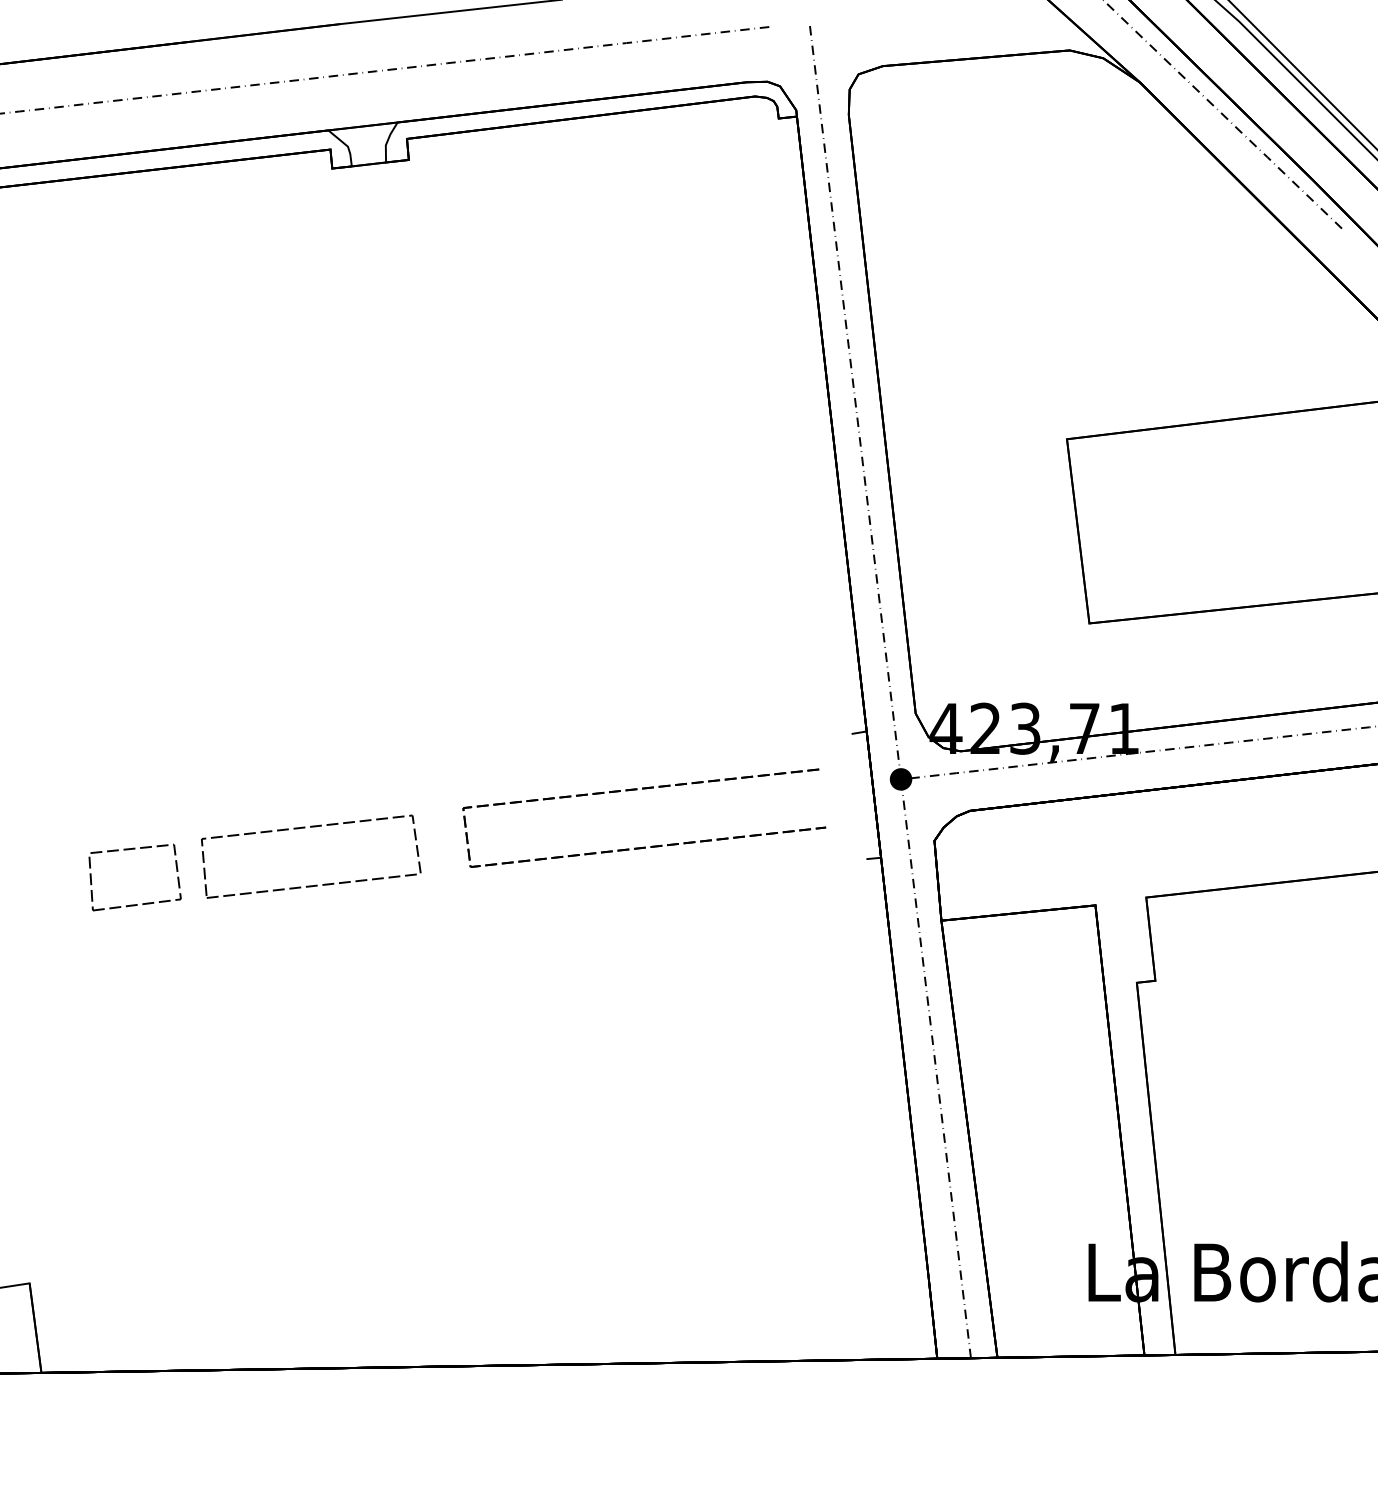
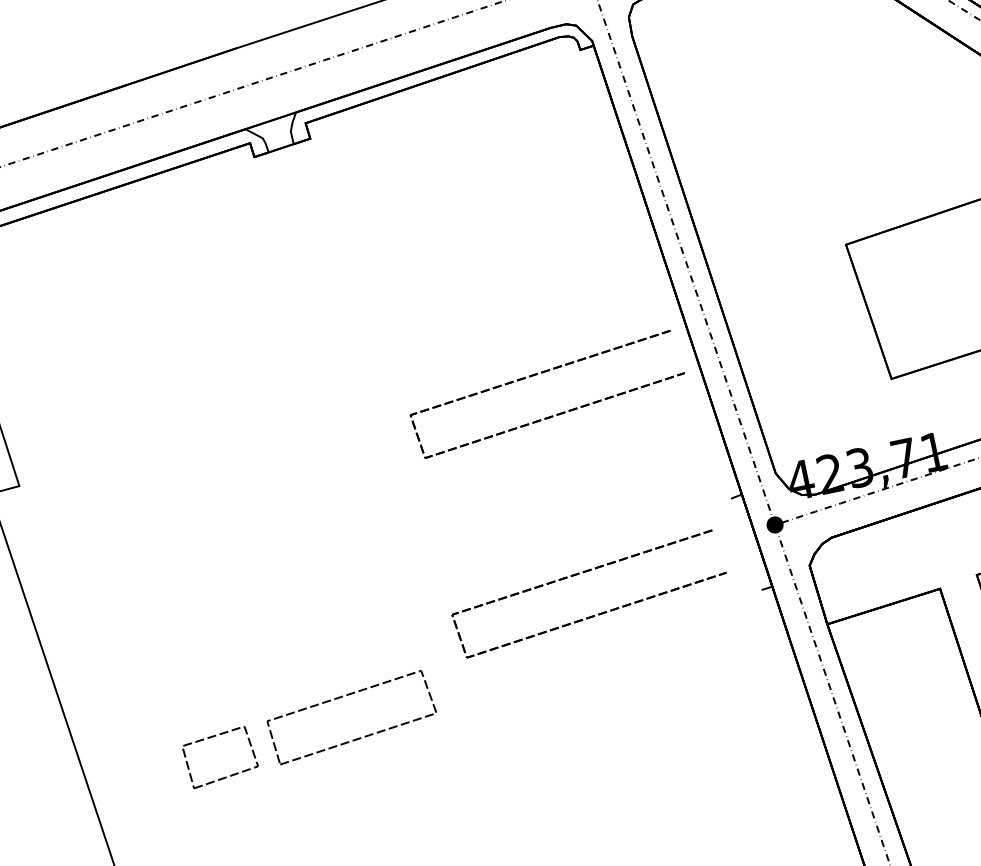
part: (637, 523) -> (538, 374), added
part: (315, 884) -> (359, 737), moved
part: (134, 904) -> (224, 777), moved

